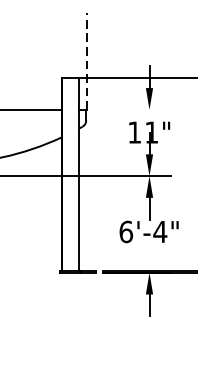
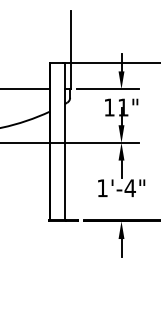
line: (87, 61) -> (71, 49), dashed -> solid
line: (133, 110) -> (108, 89), added
text: (126, 232) -> (102, 188), 6'-4" -> 1'-4"

